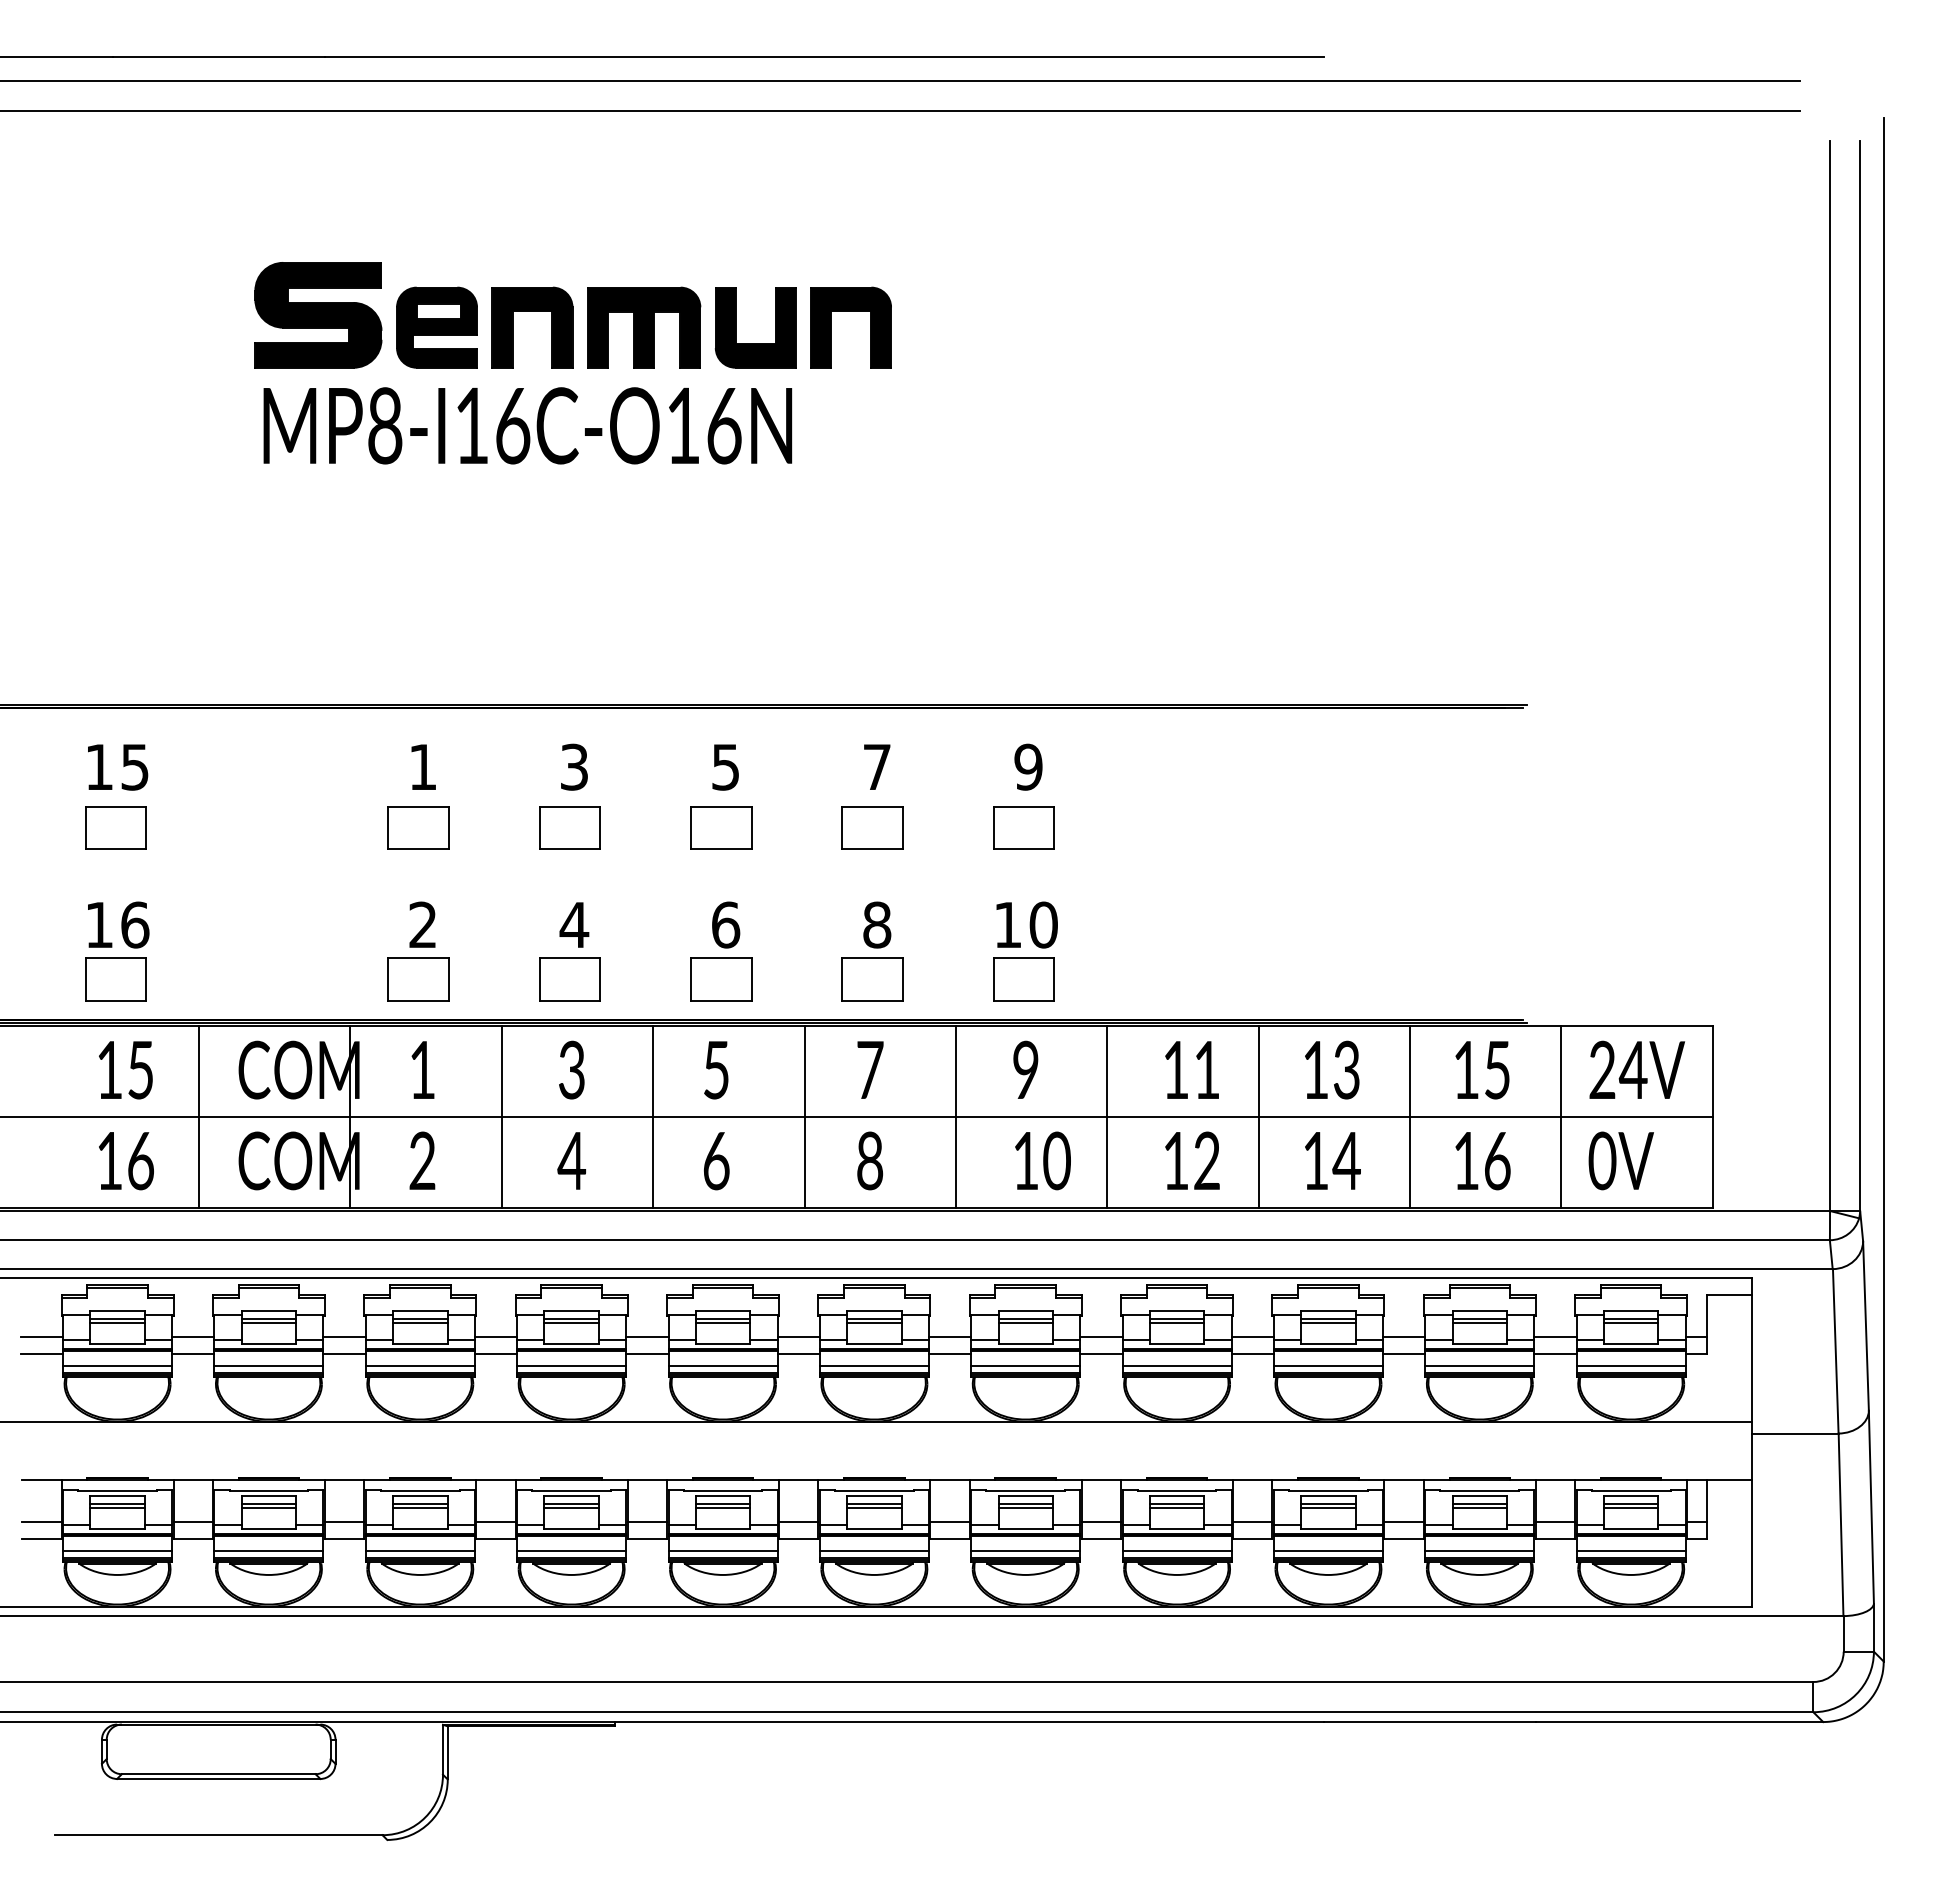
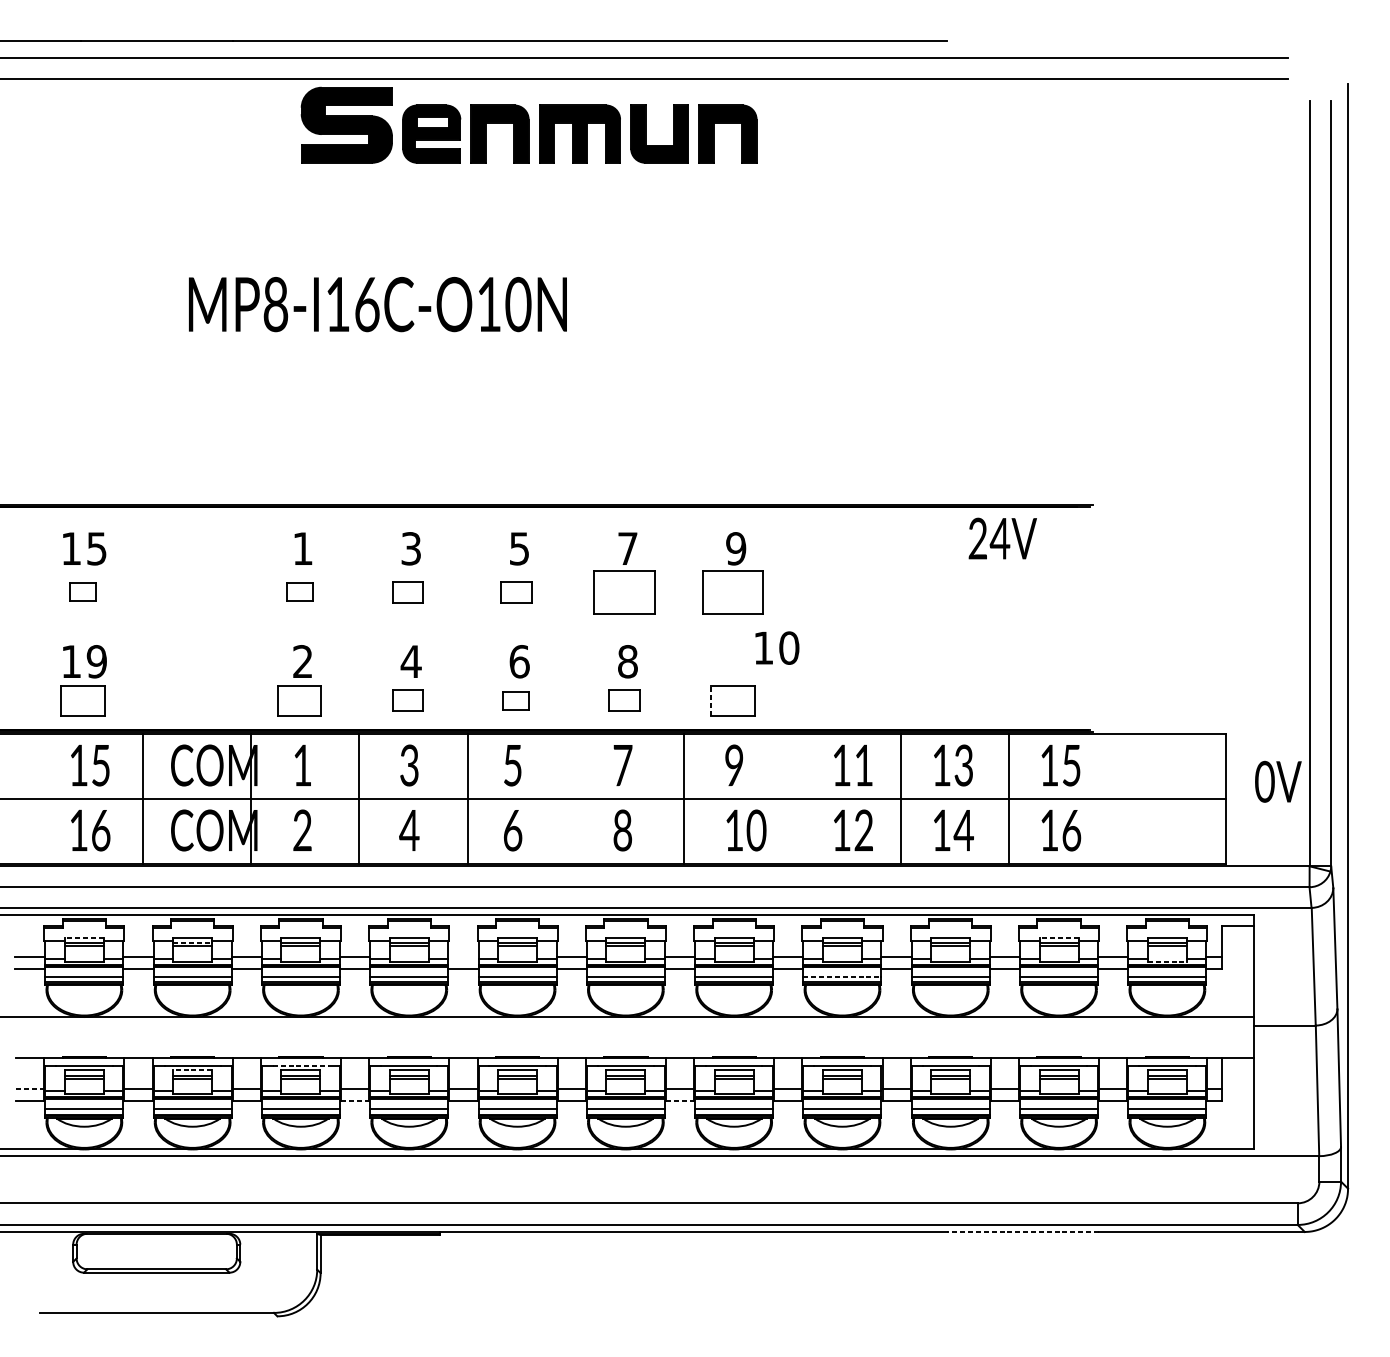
part: (572, 315) -> (528, 125), moved
text: (724, 425) -> (518, 304), MP8-I16C-O16N -> MP8-I16C-O10N
part: (115, 827) -> (82, 591), size x0.6
part: (418, 827) -> (299, 591), size x0.6
part: (569, 827) -> (407, 591), size x0.7
part: (721, 827) -> (516, 591), size x0.7
part: (872, 827) -> (624, 591), size x1.4
part: (1023, 827) -> (732, 591), size x1.4
text: (135, 924) -> (97, 661), 16 -> 19
text: (1026, 924) -> (776, 647), moved
part: (569, 979) -> (407, 700), size x0.7
part: (721, 979) -> (516, 700), size x0.6
part: (872, 979) -> (624, 700), size x0.7
line: (993, 979) -> (711, 700), solid -> dashed
text: (1636, 1069) -> (1002, 538), moved
line: (804, 1116) -> (575, 798), removed
line: (1107, 1116) -> (792, 798), removed
line: (1561, 1116) -> (1117, 798), removed
text: (1620, 1160) -> (1277, 781), moved
line: (117, 1310) -> (84, 937), solid -> dashed
line: (1479, 1310) -> (1058, 937), solid -> dashed
line: (269, 1318) -> (193, 943), solid -> dashed
line: (647, 1337) -> (463, 956), removed
line: (1631, 1344) -> (1167, 961), solid -> dashed
line: (1177, 1365) -> (842, 976), solid -> dashed
line: (420, 1490) -> (301, 1066), solid -> dashed
line: (268, 1495) -> (192, 1069), solid -> dashed
line: (41, 1522) -> (29, 1089), solid -> dashed
line: (495, 1538) -> (354, 1100), solid -> dashed
line: (950, 1538) -> (680, 1100), solid -> dashed
line: (1429, 1722) -> (1023, 1232), solid -> dashed

